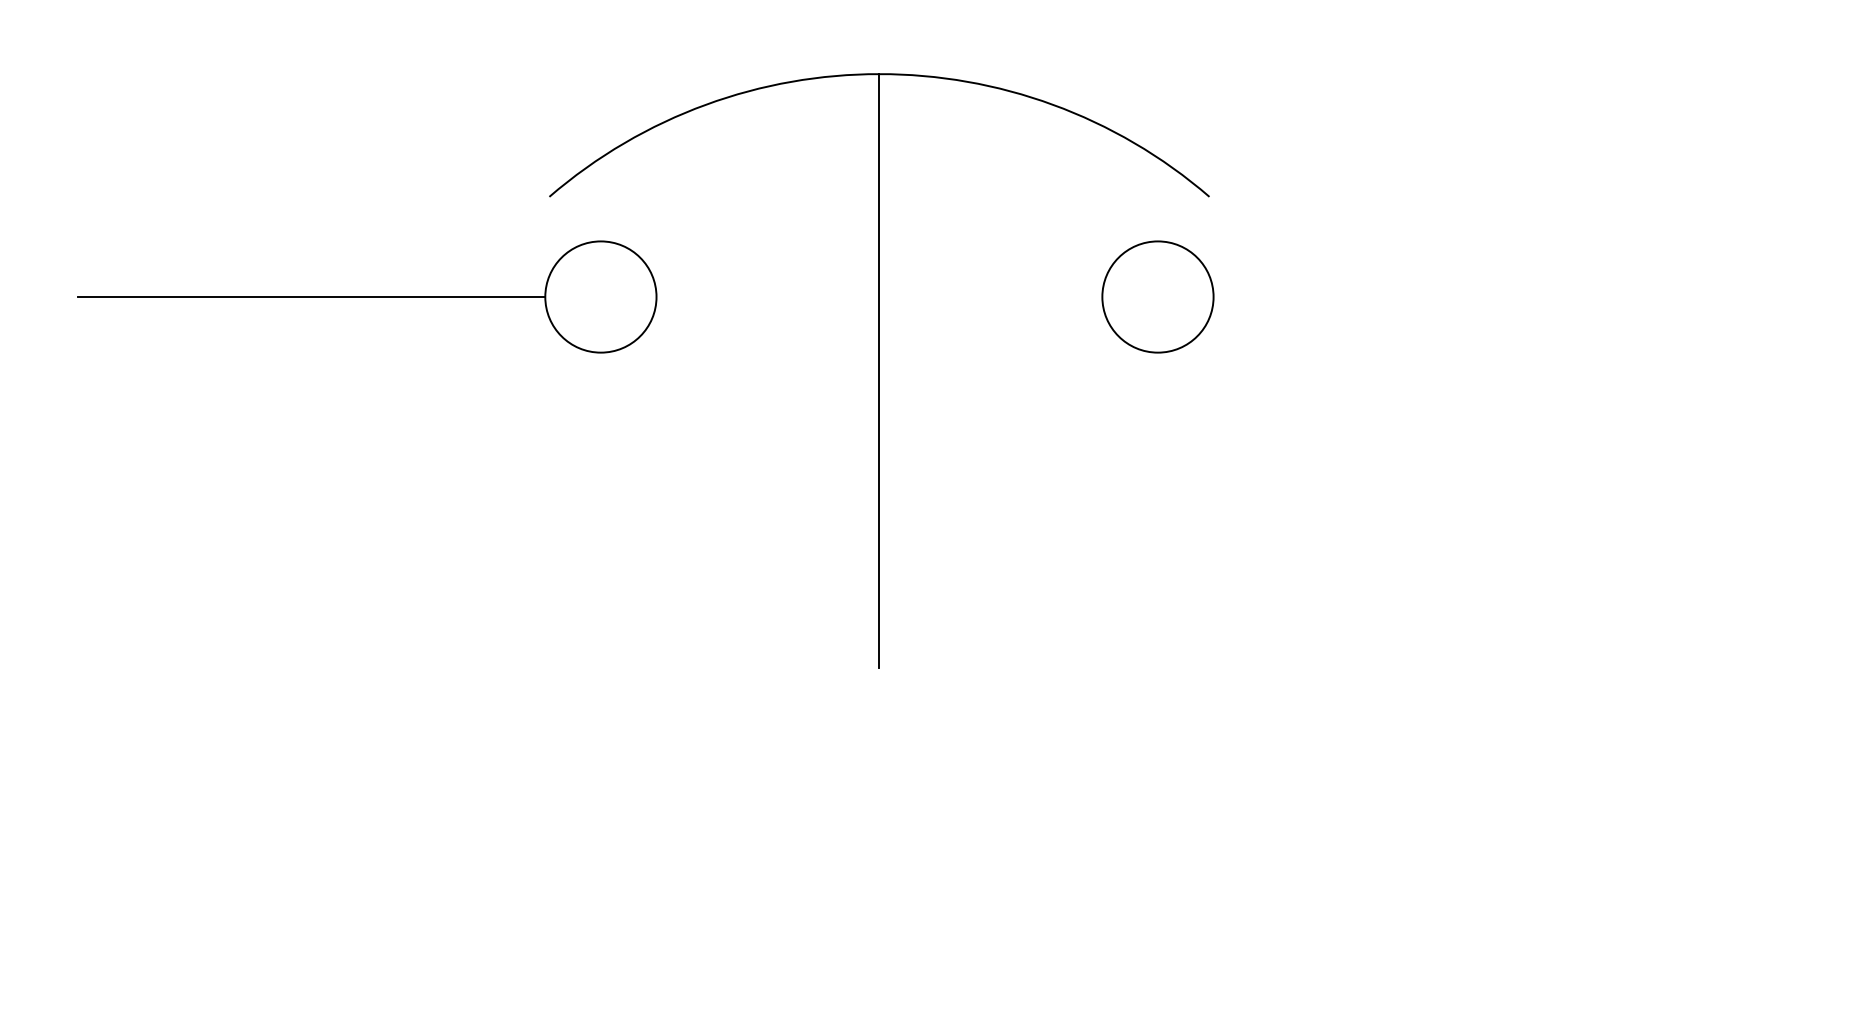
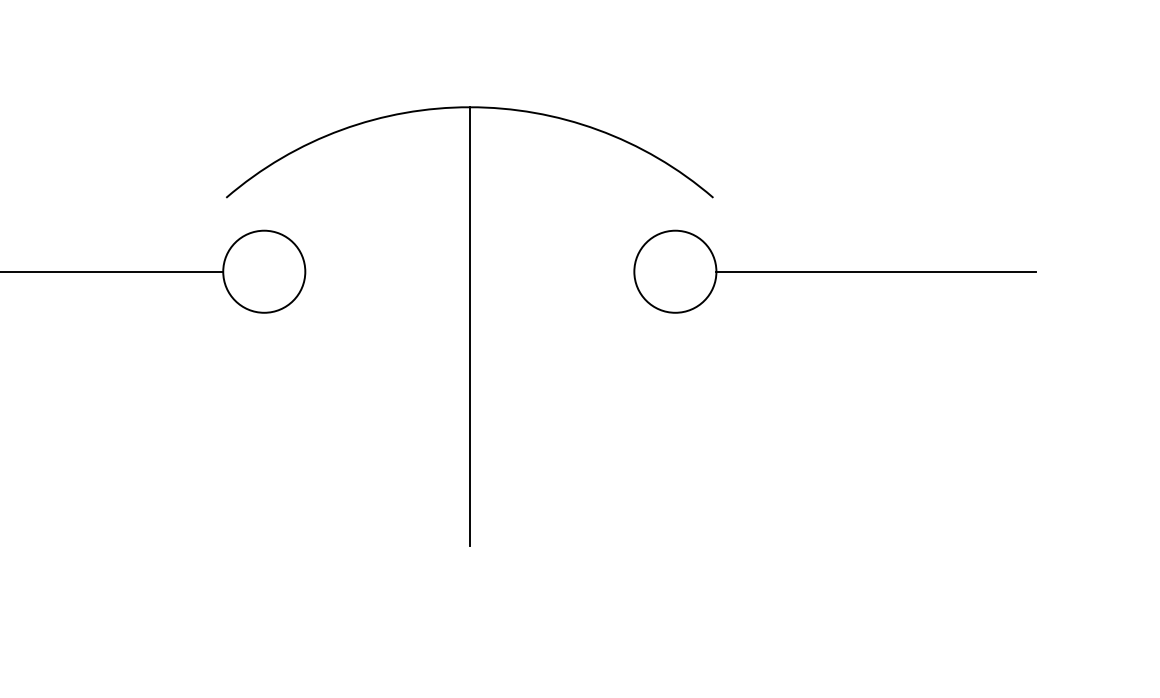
line: (1429, 297) -> (875, 272), added

